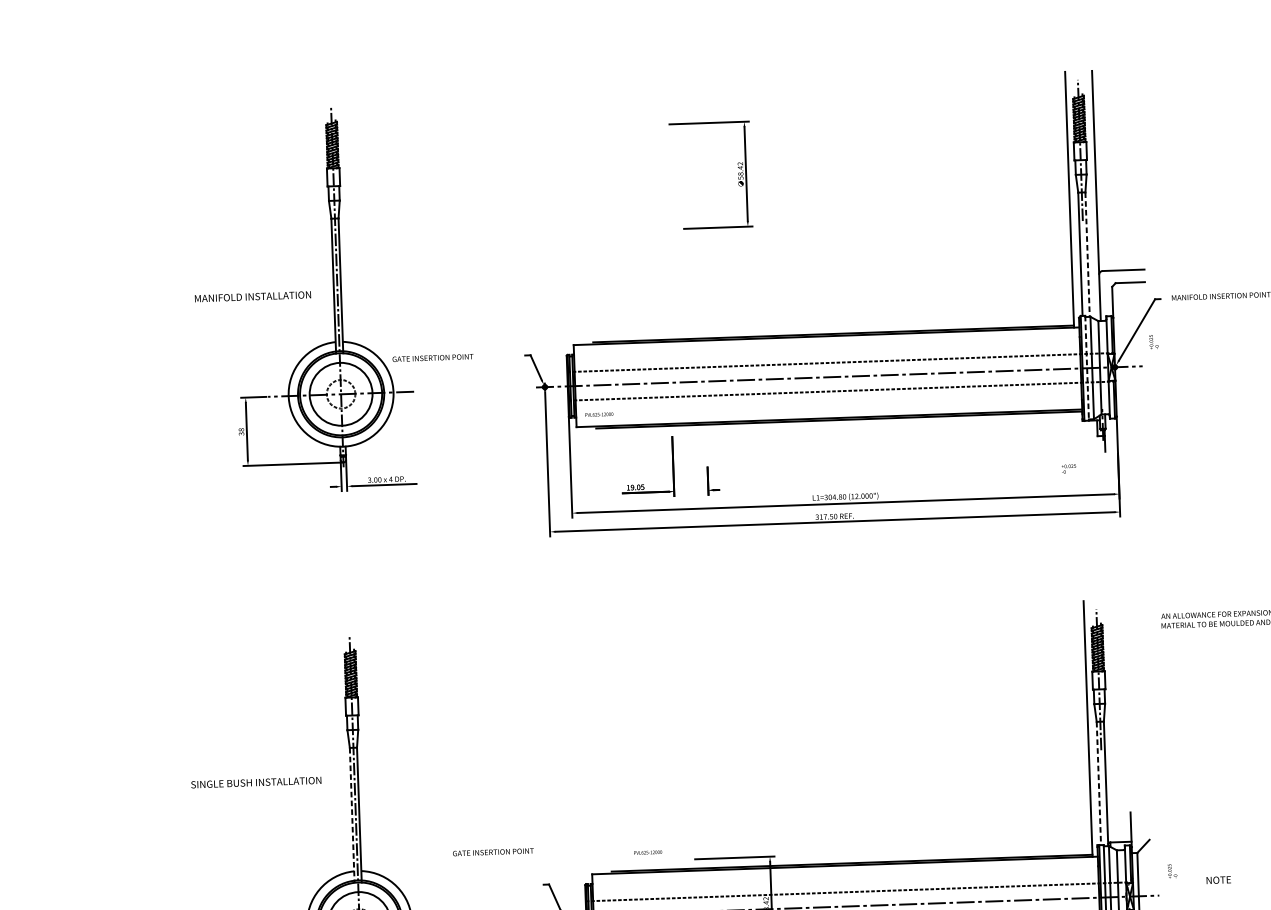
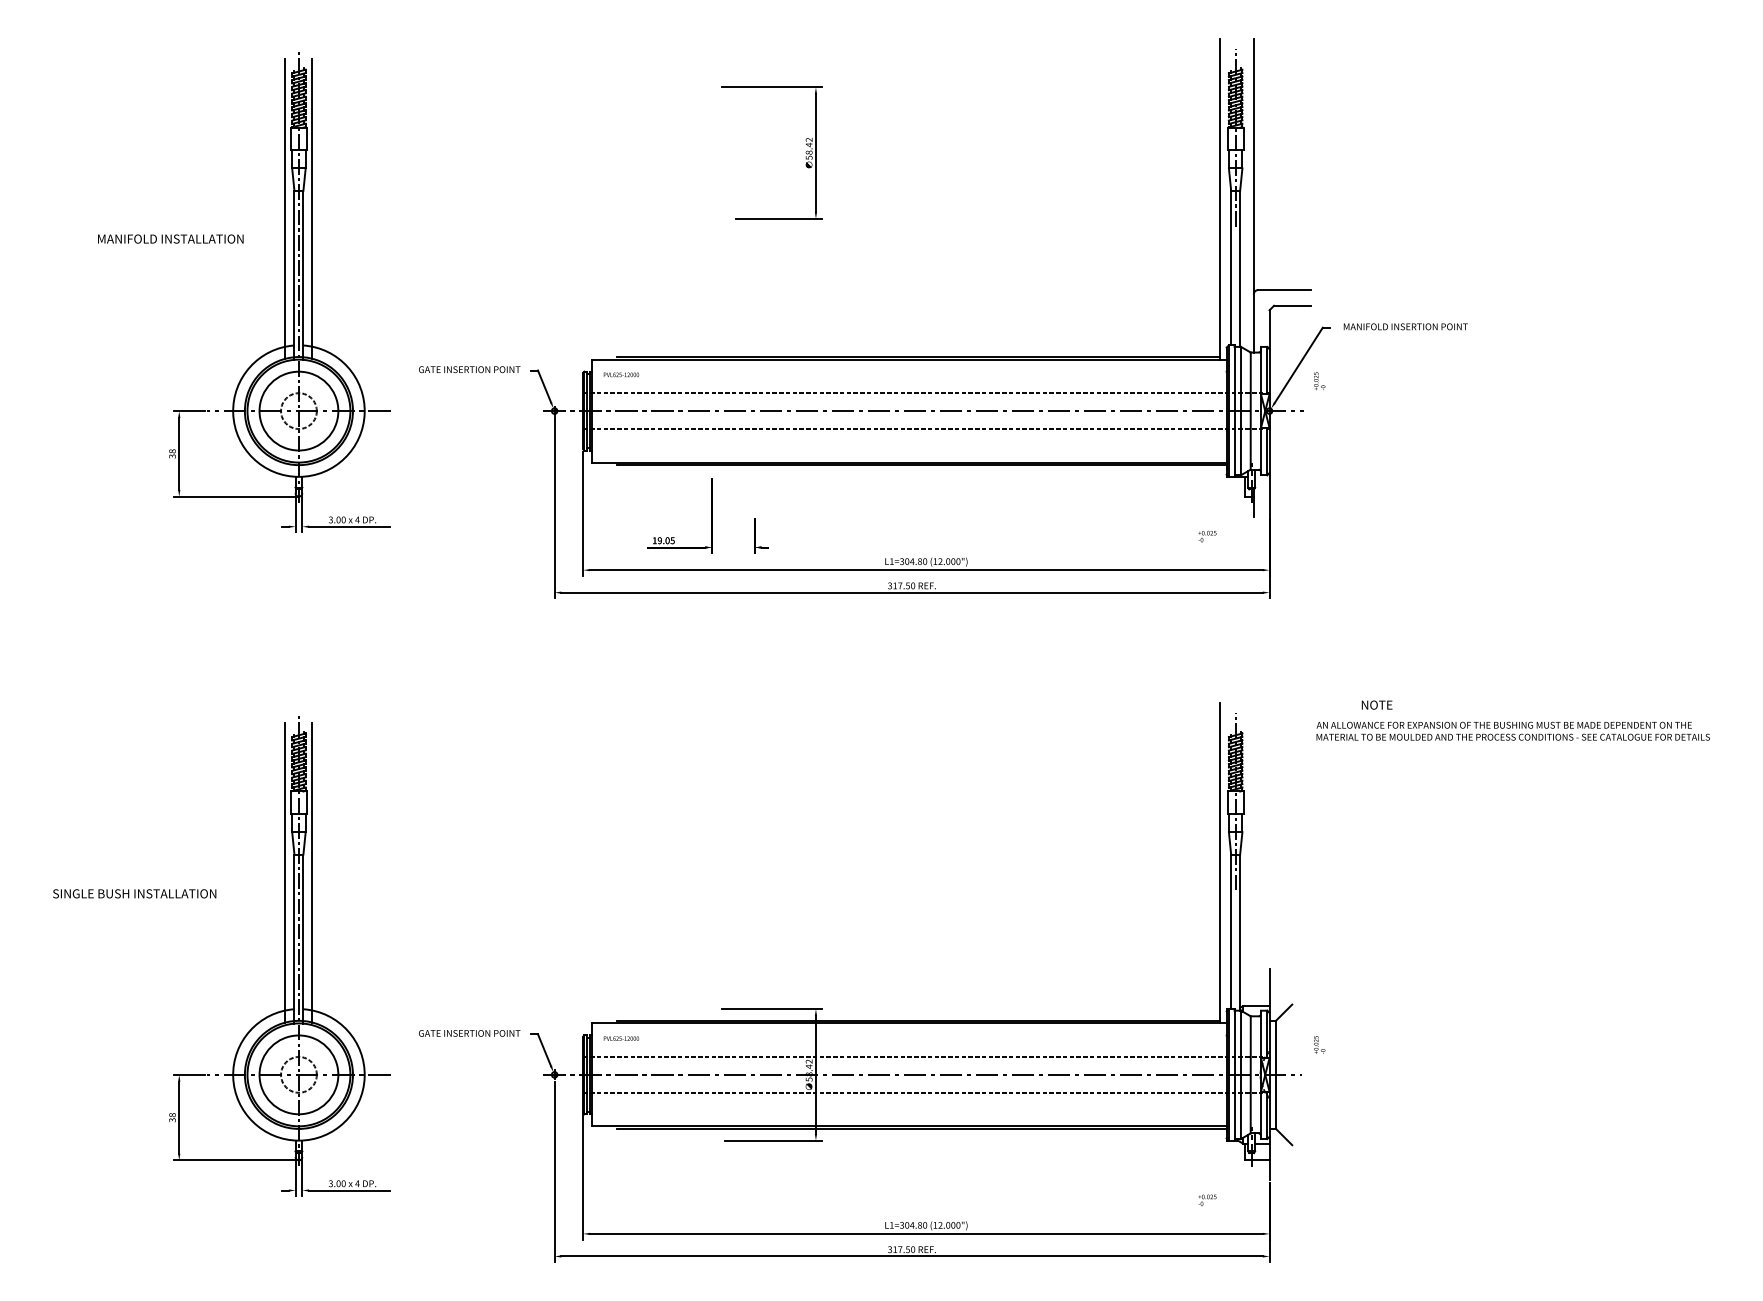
line: (346, 232) -> (312, 208), added
line: (324, 233) -> (285, 208), added
line: (1087, 255) -> (1240, 269), dashed -> solid
text: (252, 296) -> (170, 238), moved
text: (432, 357) -> (469, 369), moved
line: (1087, 368) -> (1234, 411), dashed -> solid
text: (598, 414) -> (620, 374), moved
line: (364, 761) -> (312, 872), added
line: (343, 762) -> (285, 872), added
text: (256, 782) -> (134, 893), moved
line: (1099, 784) -> (1231, 932), dashed -> solid
line: (352, 815) -> (294, 939), dashed -> solid
text: (493, 852) -> (469, 1033), moved
text: (648, 852) -> (621, 1038), moved
text: (1218, 879) -> (1376, 704), moved

